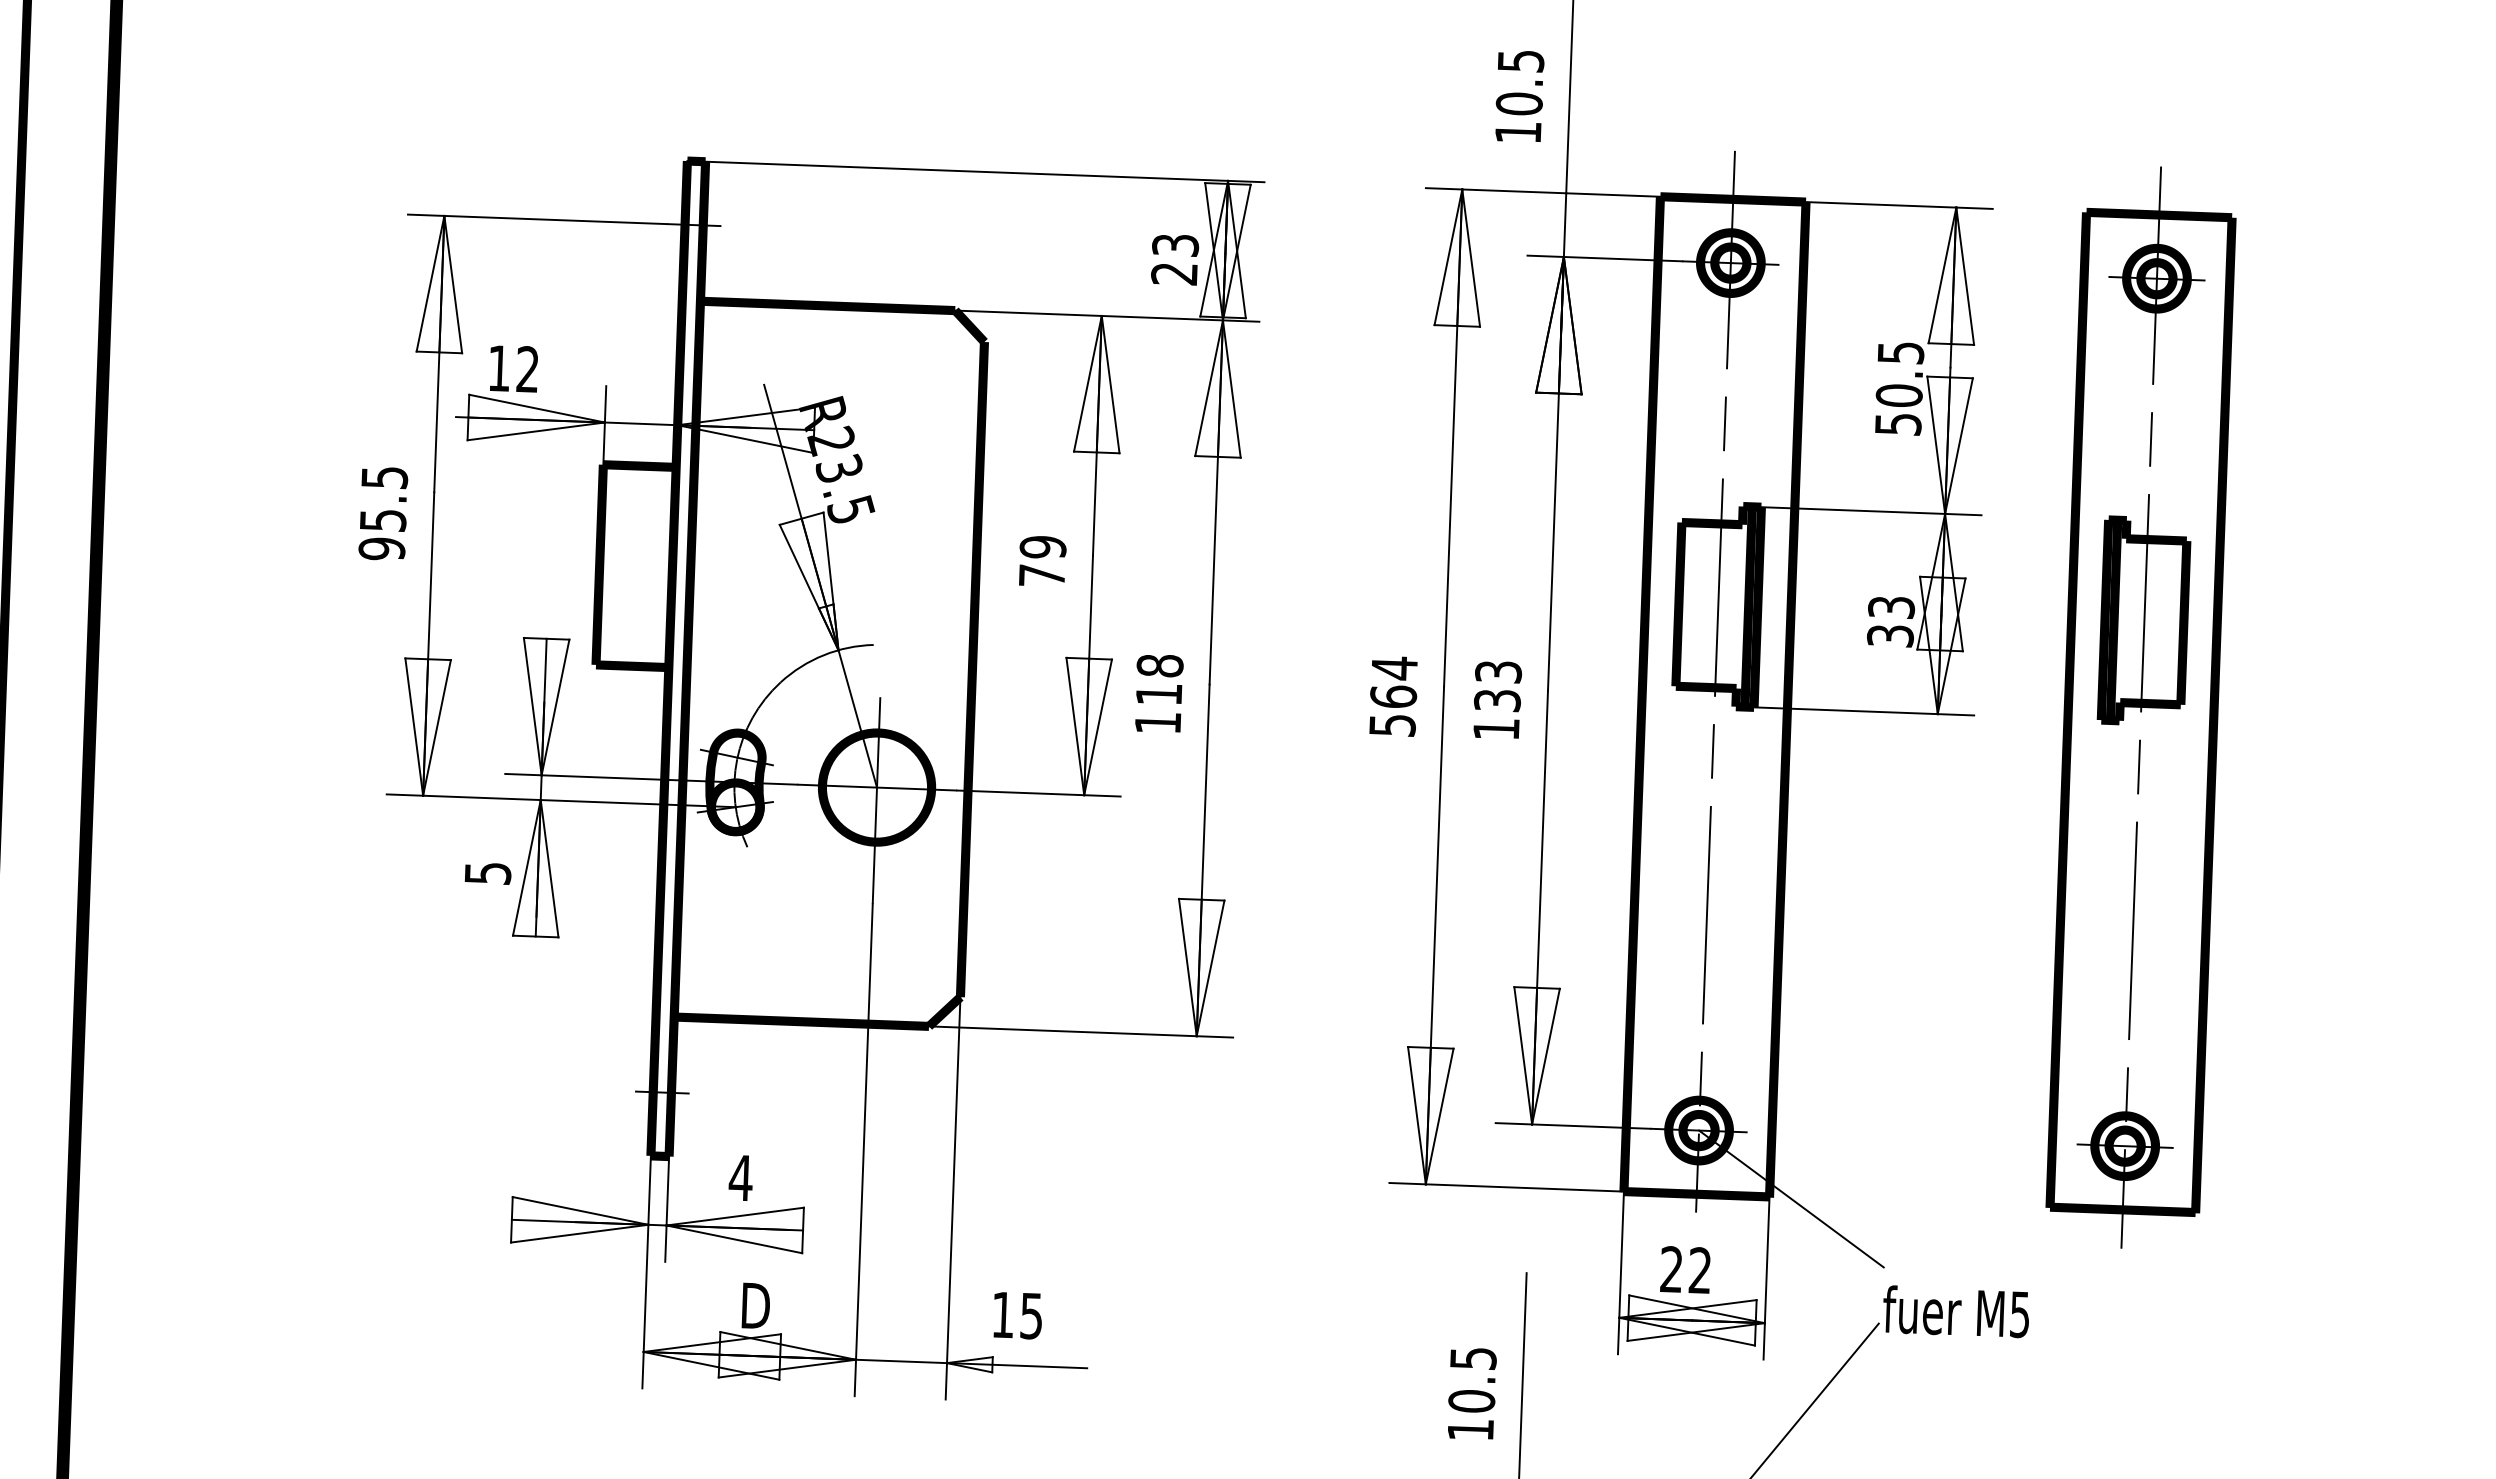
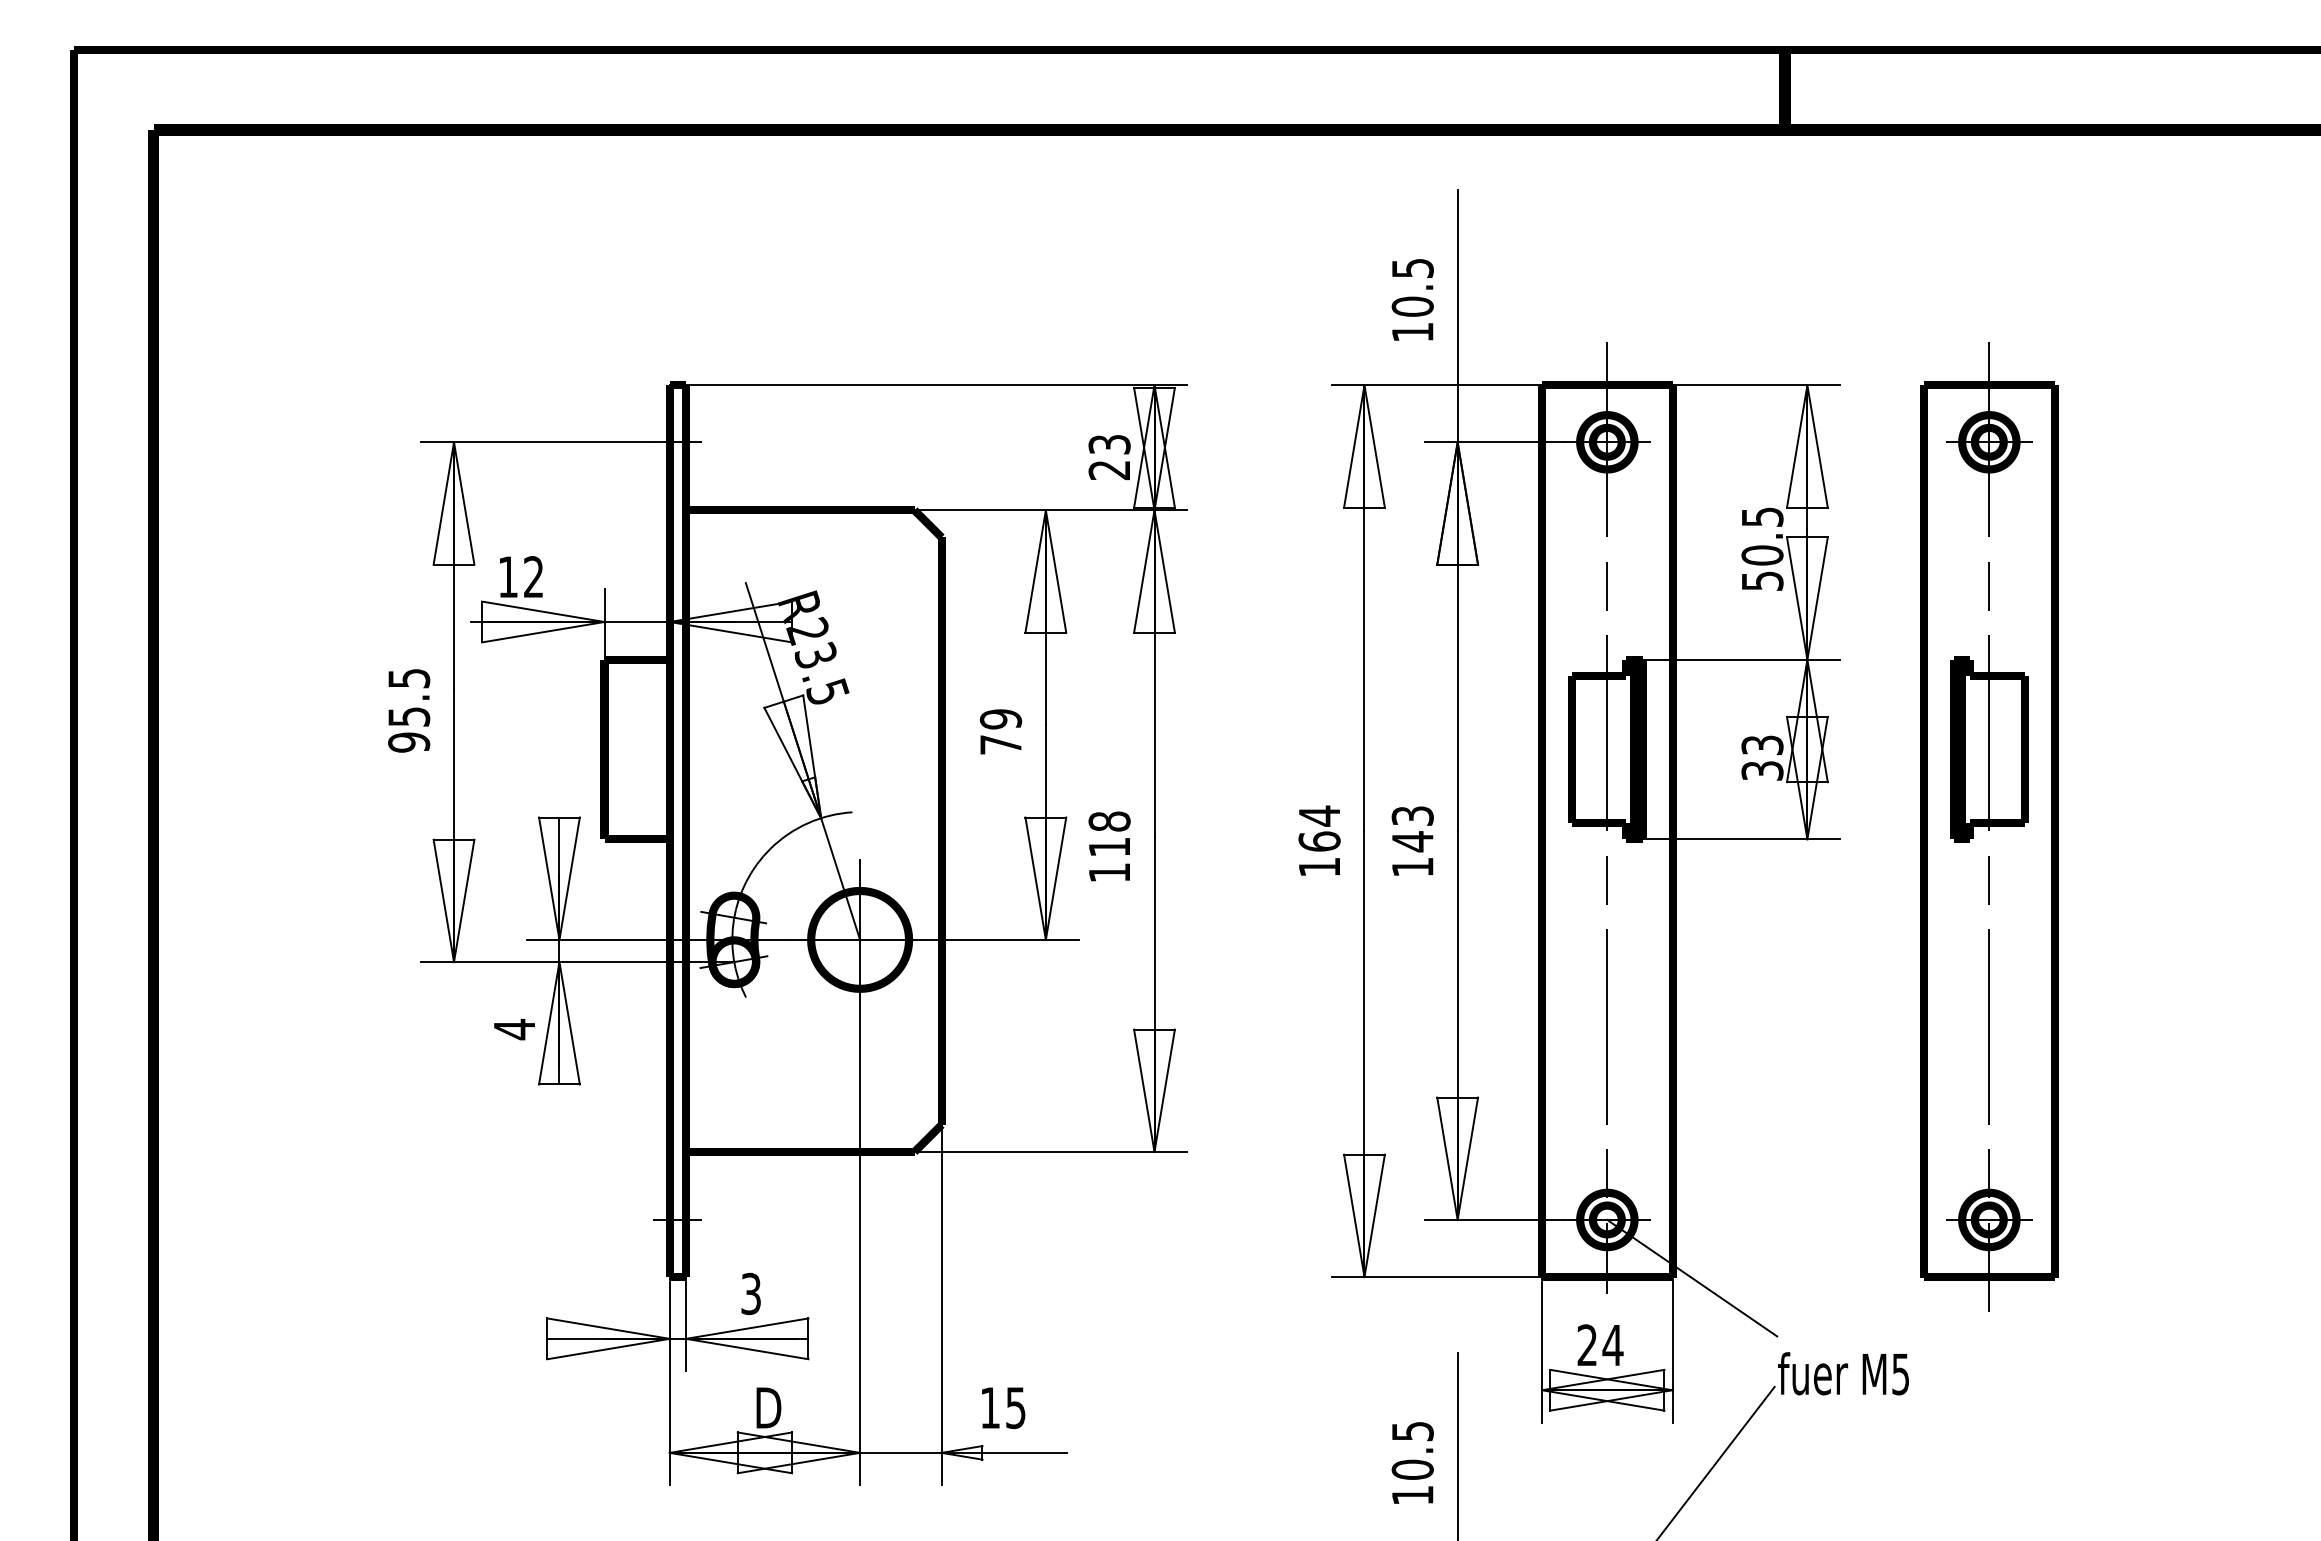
text: (1497, 700) -> (1412, 841), 133 -> 143
text: (1392, 725) -> (1319, 867), 564 -> 164
text: (487, 873) -> (514, 1029), 5 -> 4
text: (740, 1177) -> (750, 1293), 4 -> 3
text: (1699, 1269) -> (1612, 1344), 22 -> 24

